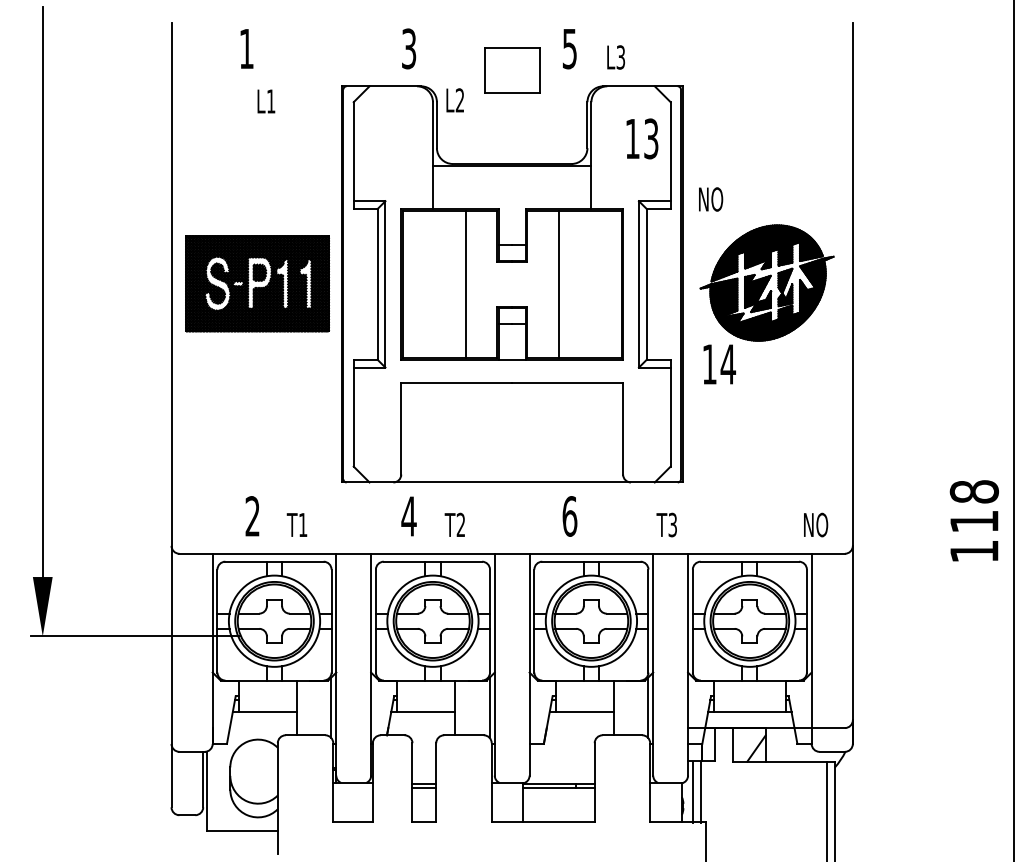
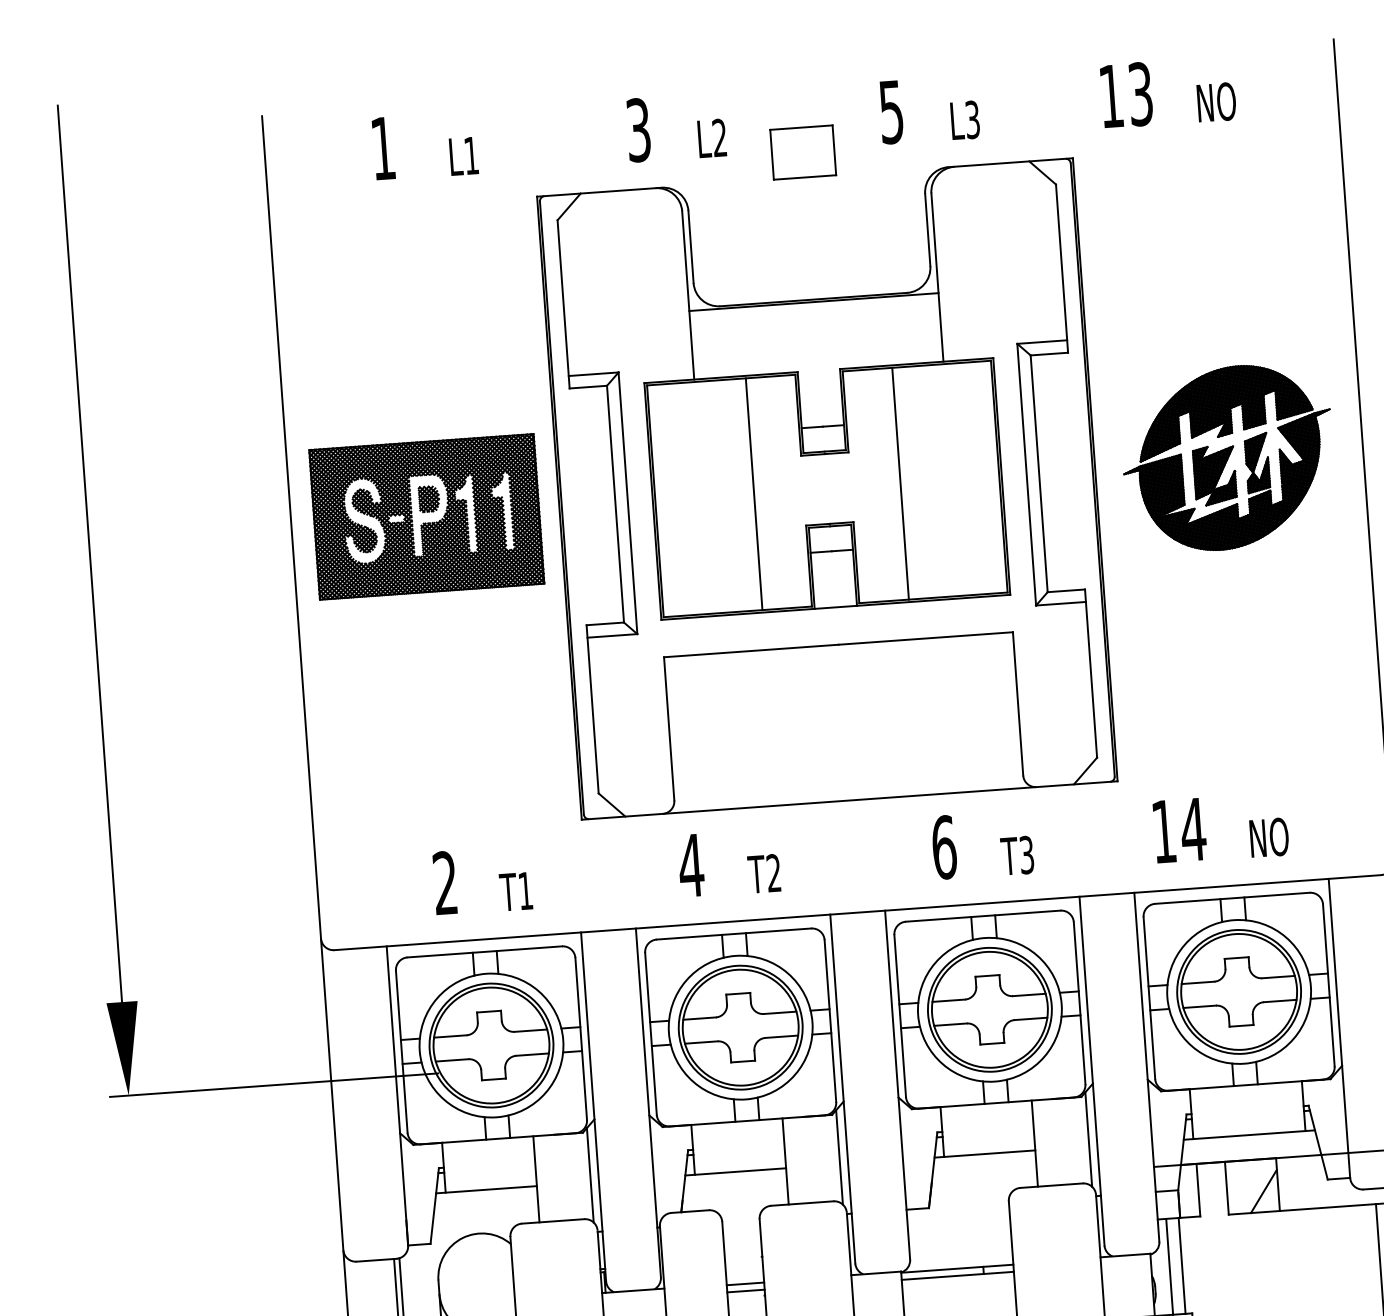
part: (511, 70) -> (802, 152), size x0.71
text: (454, 100) -> (711, 138), moved
text: (266, 101) -> (464, 156), moved
text: (642, 138) -> (1126, 94), moved
text: (711, 199) -> (1217, 102), moved
text: (719, 364) -> (1179, 830), moved
text: (666, 524) -> (1016, 854), moved
text: (816, 524) -> (1270, 836), moved

